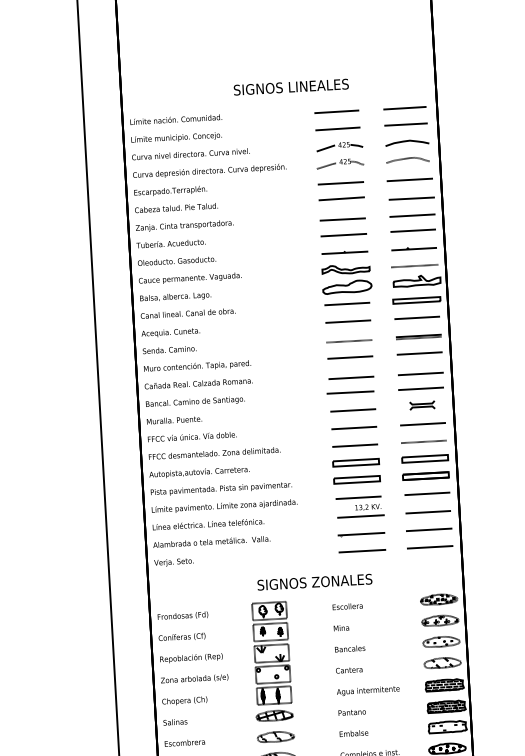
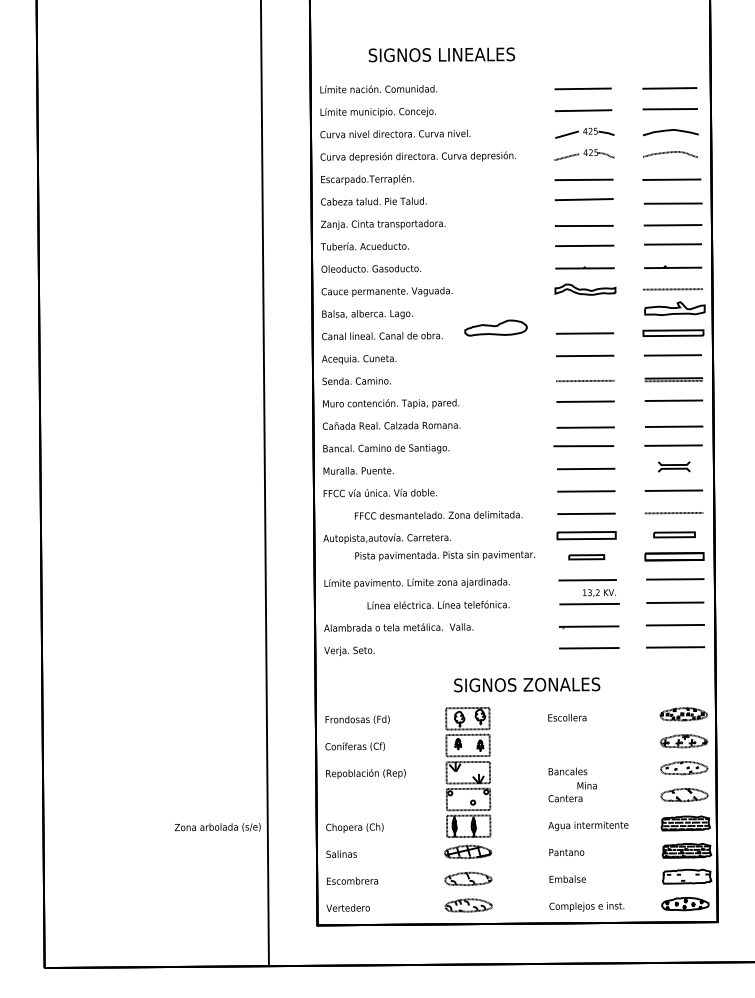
text: (291, 86) -> (441, 54), moved
part: (346, 286) -> (495, 327), moved
text: (214, 453) -> (438, 515), moved
part: (425, 458) -> (674, 534), size x0.7
part: (356, 479) -> (586, 556), size x0.6
text: (221, 489) -> (444, 556), moved
text: (208, 523) -> (438, 604), moved
text: (340, 627) -> (586, 785), moved
text: (194, 678) -> (217, 827), moved

